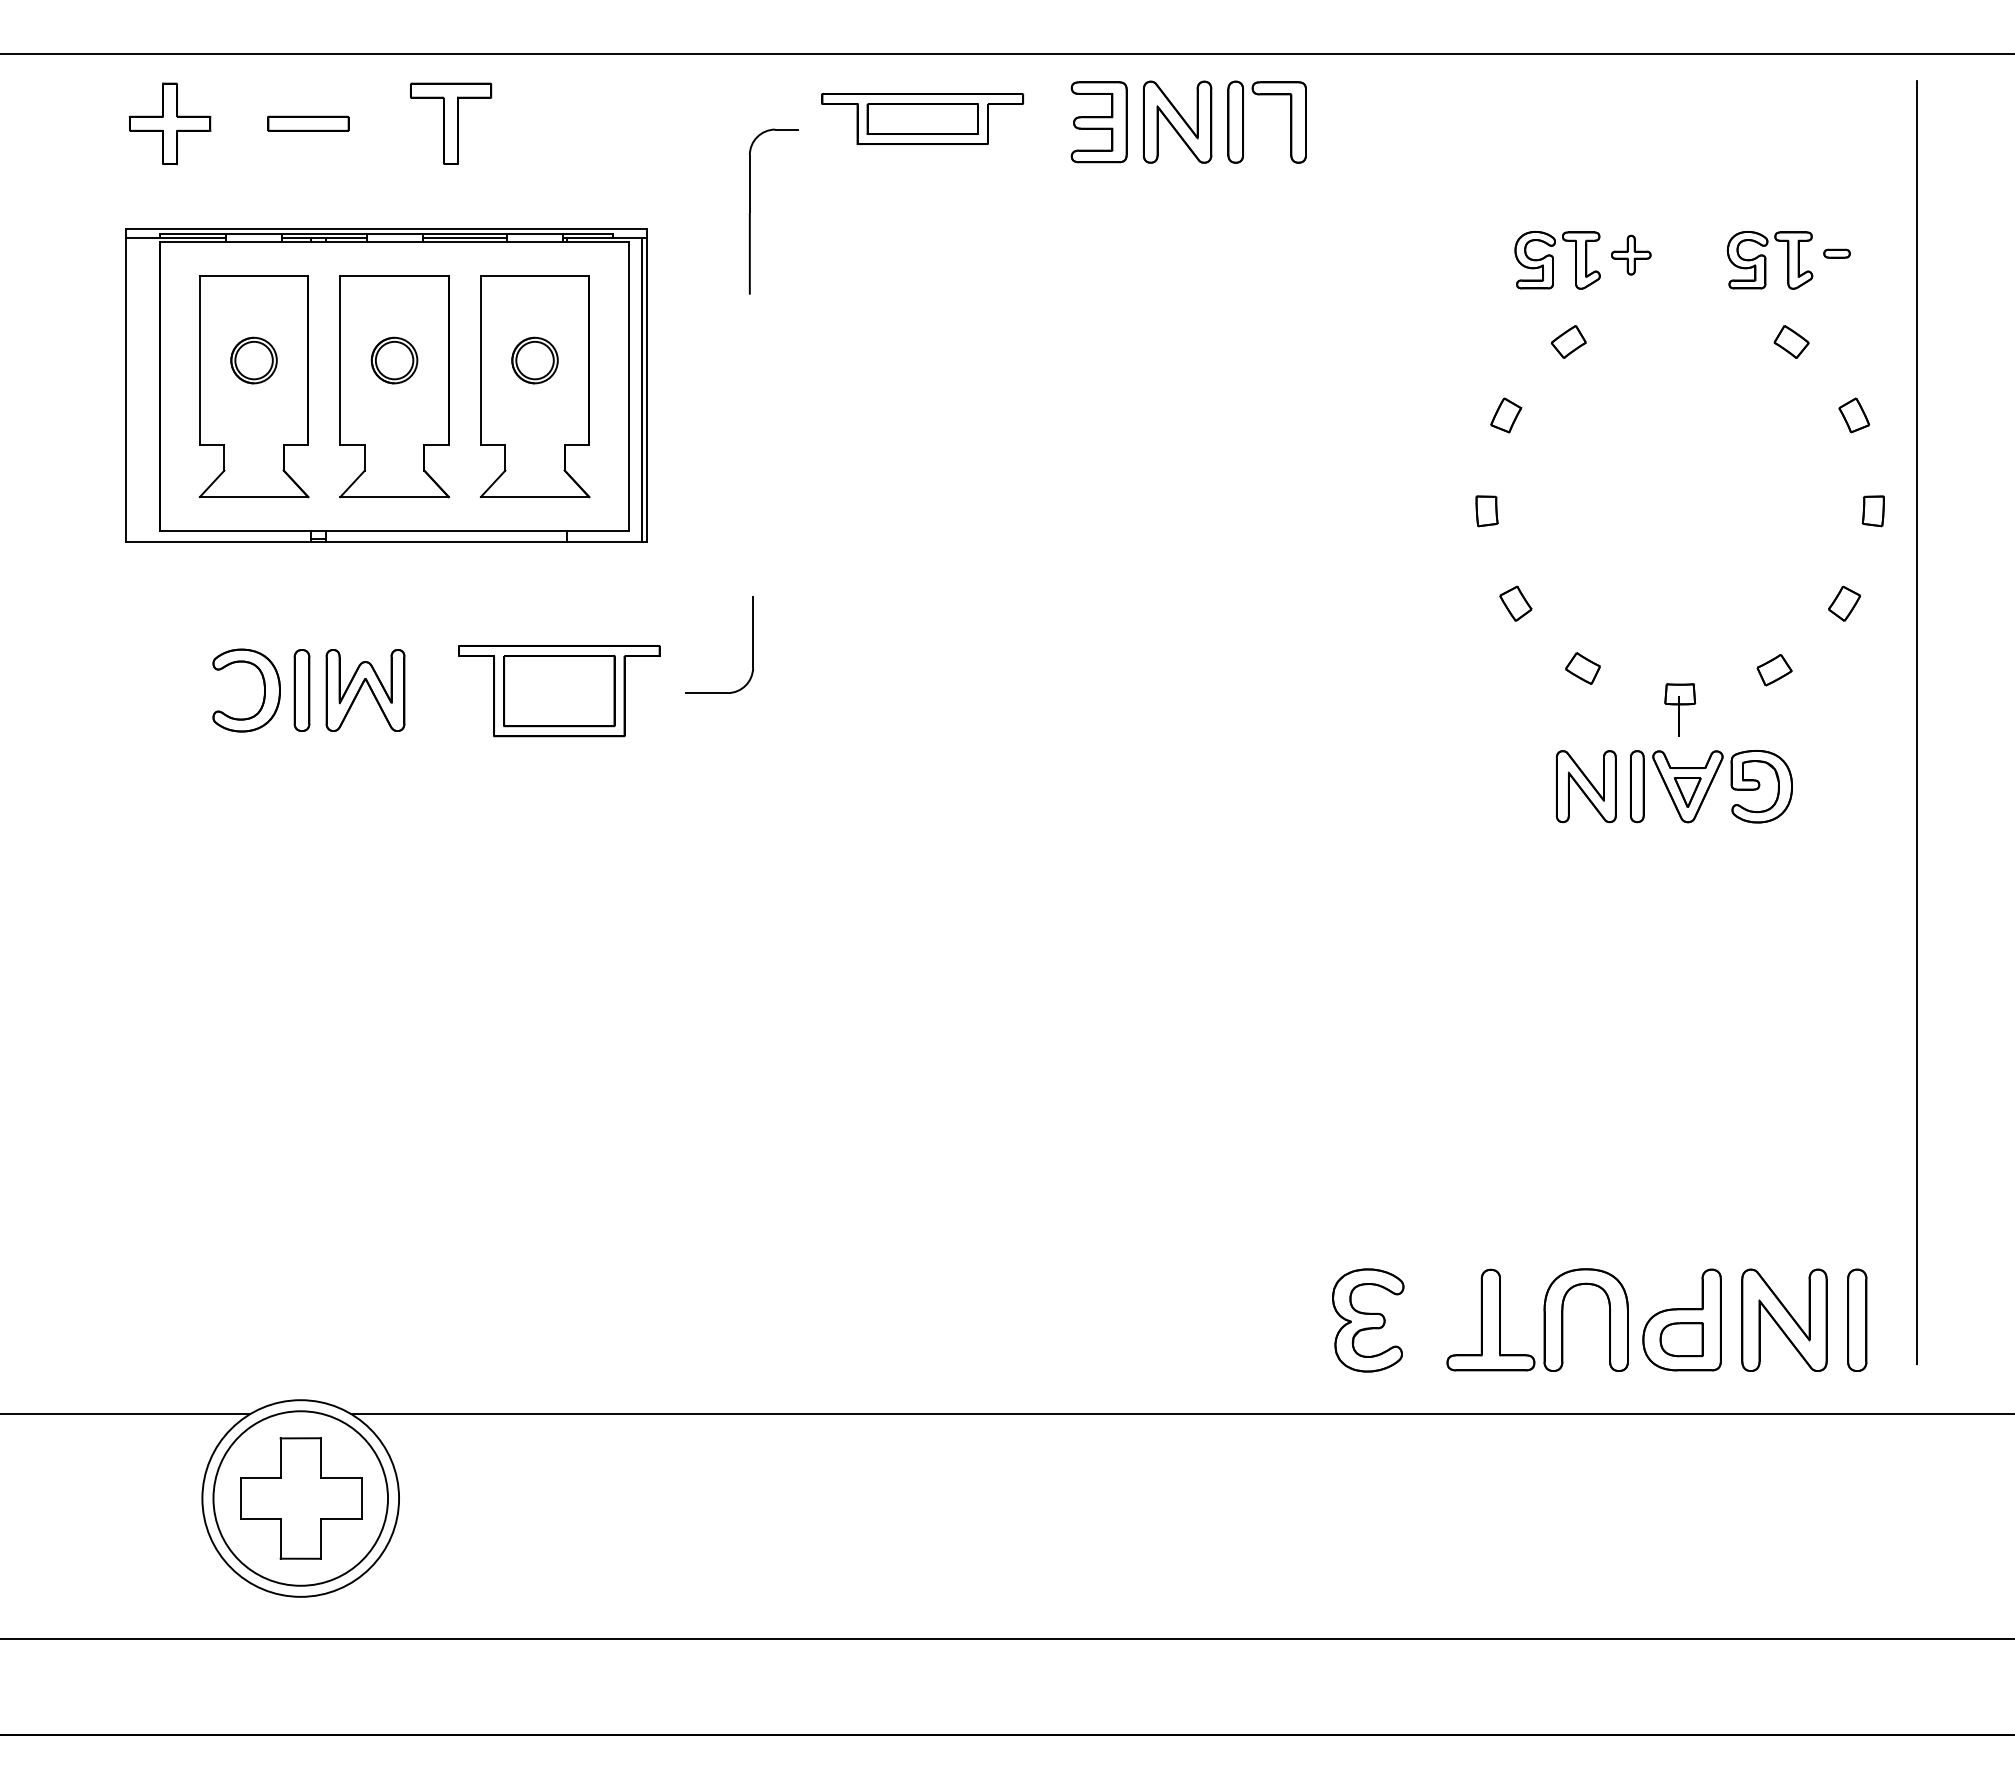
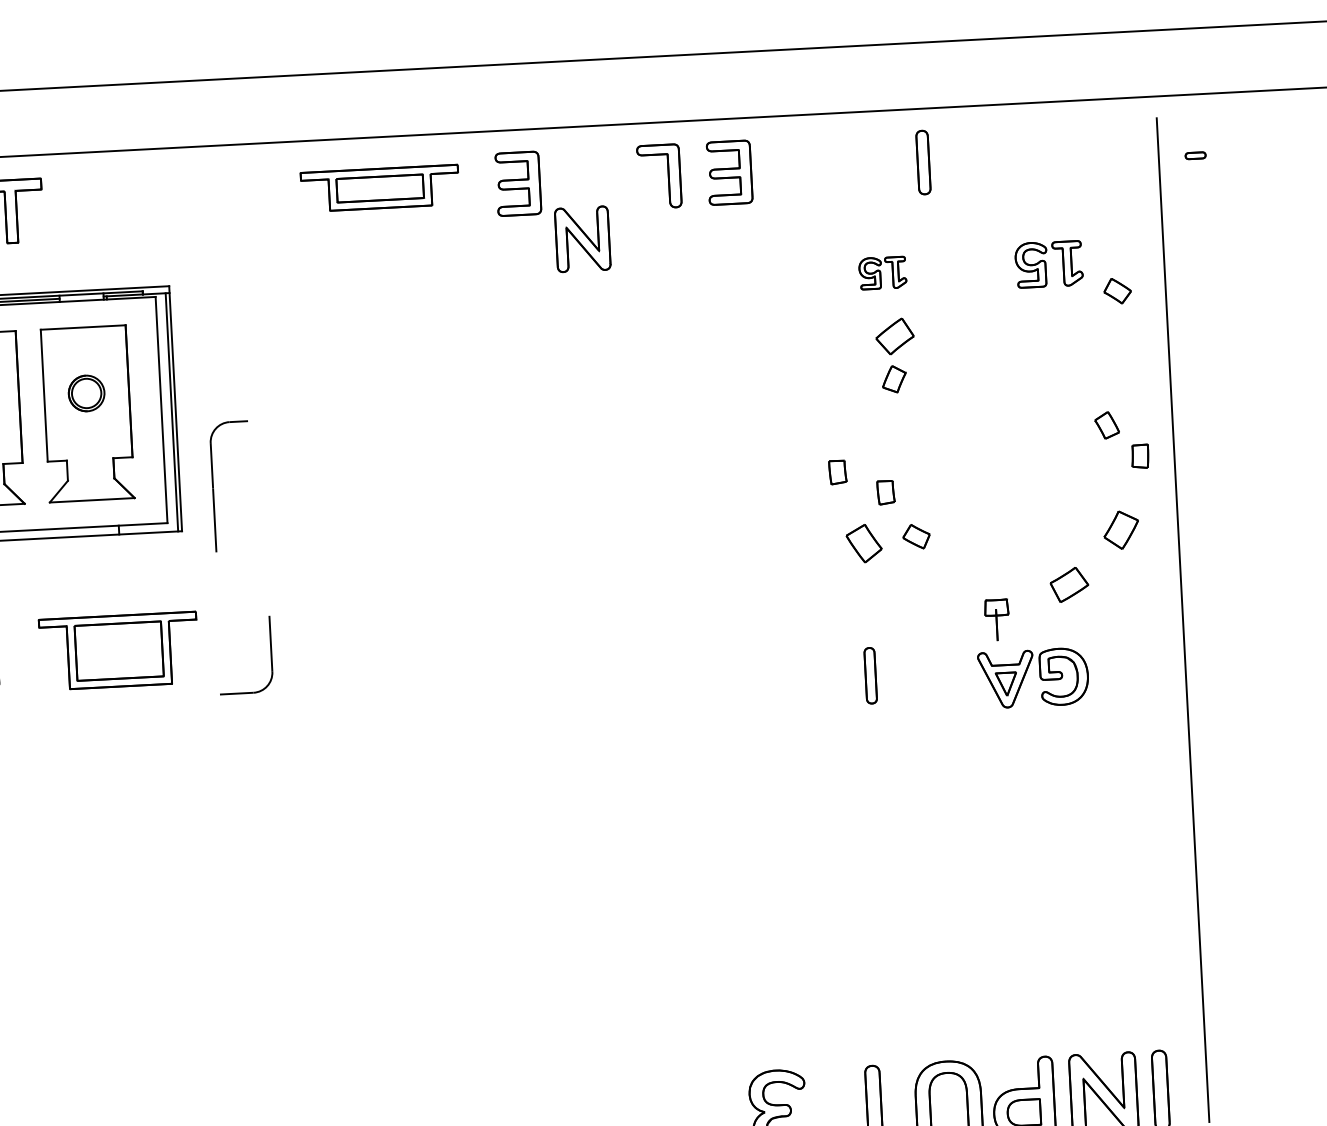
part: (1177, 121) -> (582, 238), moved
part: (1235, 121) -> (923, 162), moved
part: (1368, 122) -> (729, 172), added
part: (750, 211) -> (213, 487), moved
part: (1836, 253) -> (1195, 155), moved
part: (1631, 254) -> (940, 265), removed
part: (1557, 260) -> (882, 273), size x0.7
part: (1568, 341) -> (894, 336), size x1.4
part: (1791, 341) -> (1117, 290), moved
part: (1506, 415) -> (894, 379), moved
part: (1854, 415) -> (1107, 425), moved
part: (1546, 540) -> (885, 492), added
part: (1515, 603) -> (863, 543), size x1.4
part: (1844, 603) -> (1121, 529), size x1.4
part: (752, 644) -> (270, 653), moved
part: (1582, 668) -> (916, 536), moved
part: (1774, 670) -> (1069, 585), size x1.4
part: (1586, 786) -> (927, 683), removed
part: (1637, 786) -> (870, 675), moved

